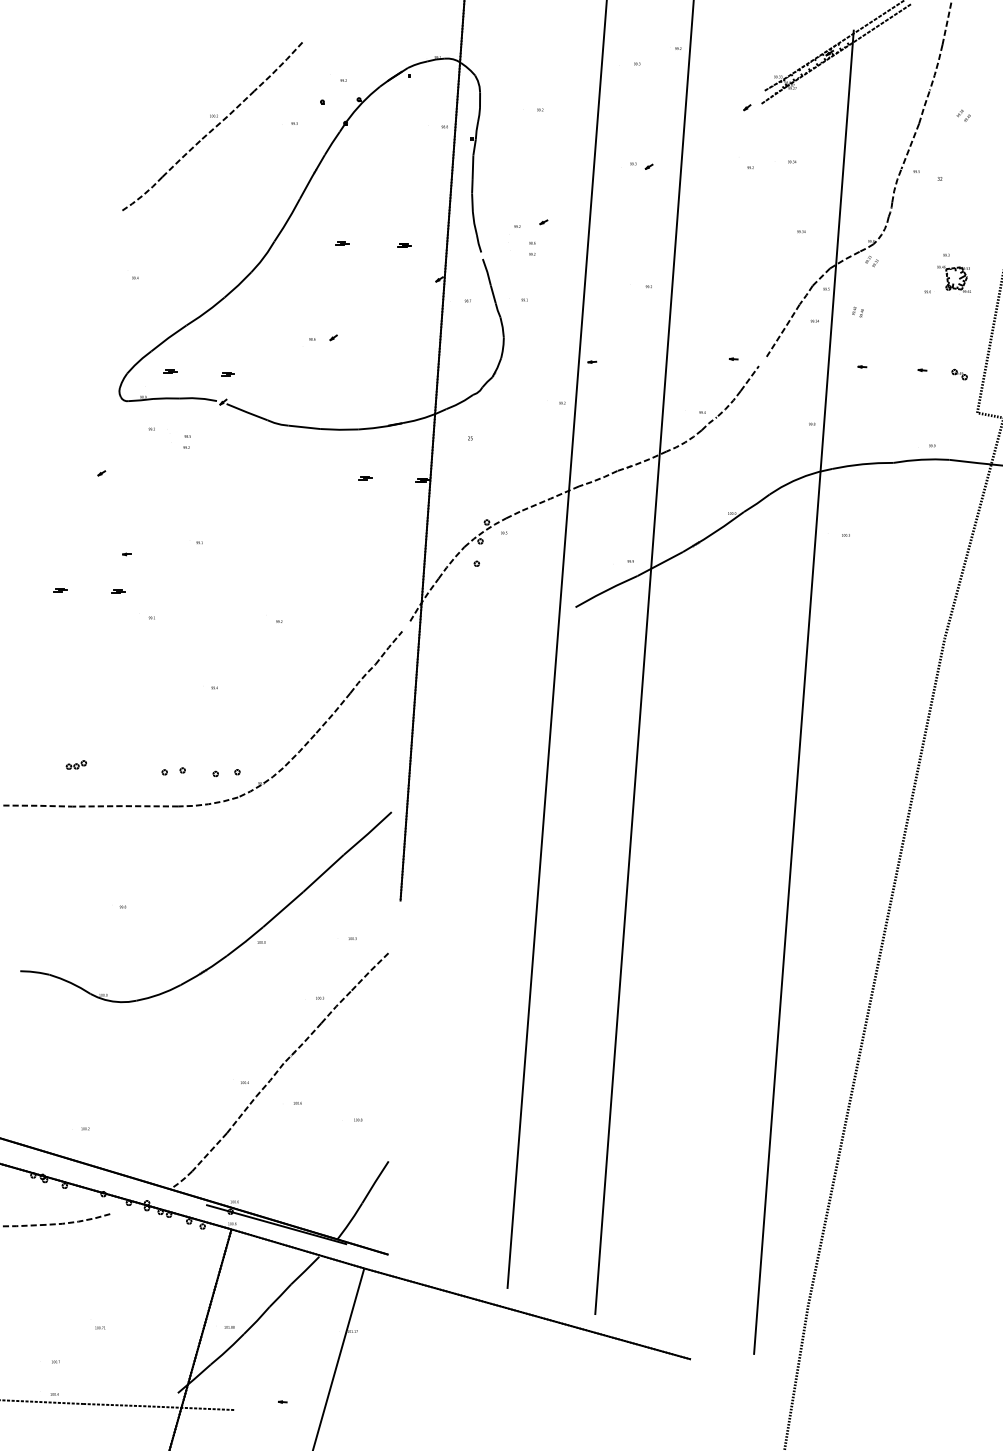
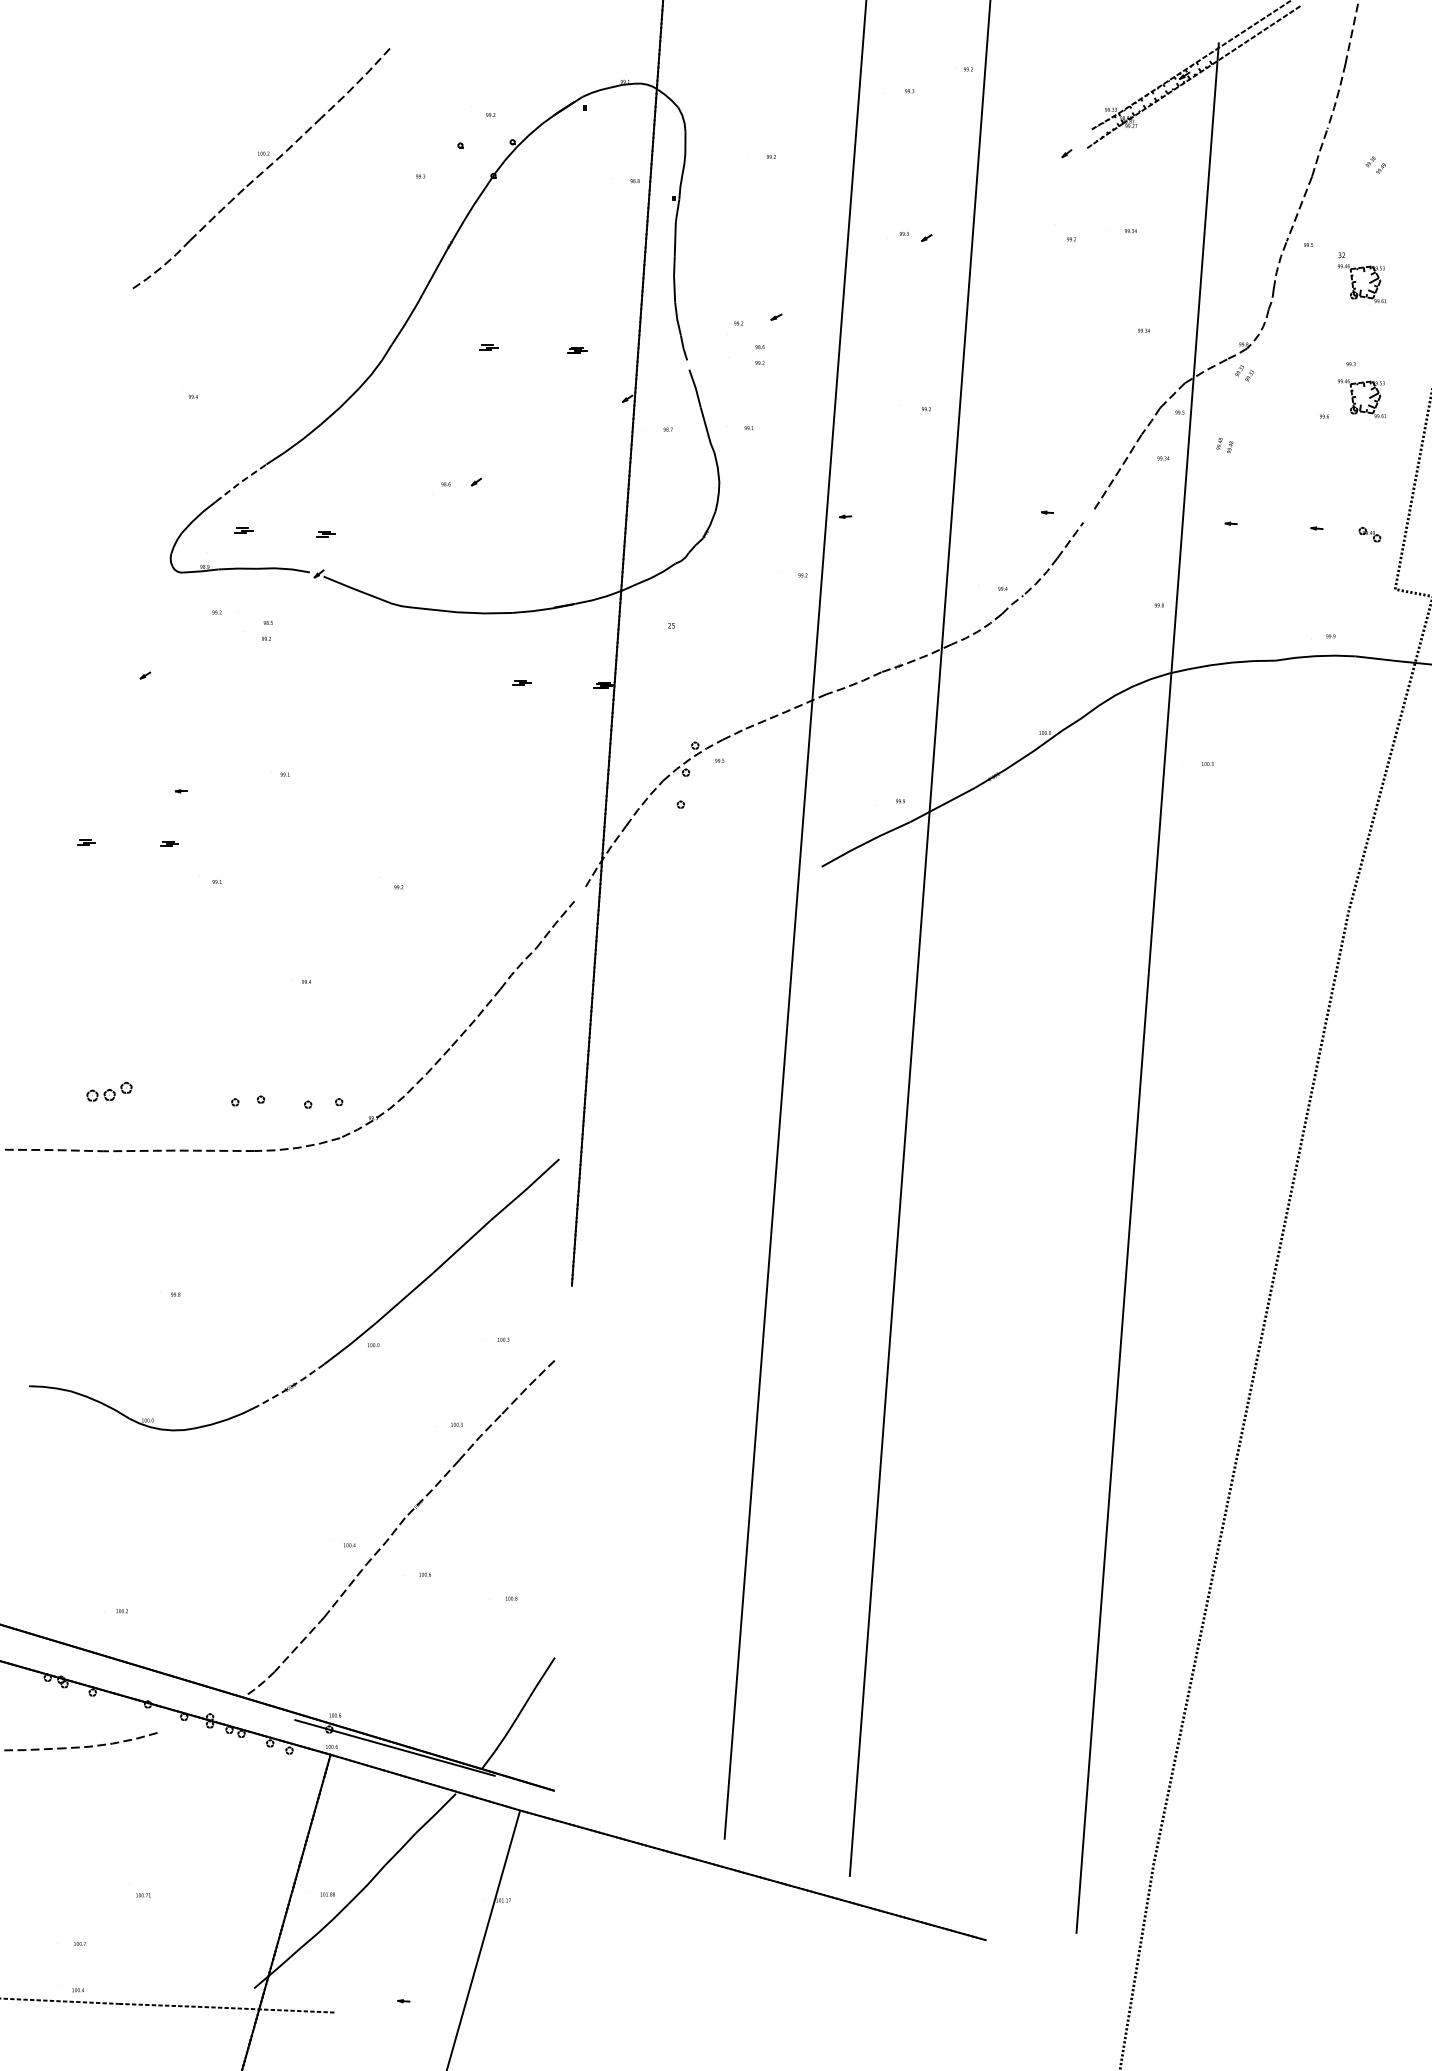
part: (212, 126) -> (261, 168), moved
part: (953, 199) -> (1361, 284), added
line: (168, 338) -> (240, 482), solid -> dashed
part: (75, 764) -> (108, 1091), size x1.6
line: (204, 971) -> (291, 1386), solid -> dashed

